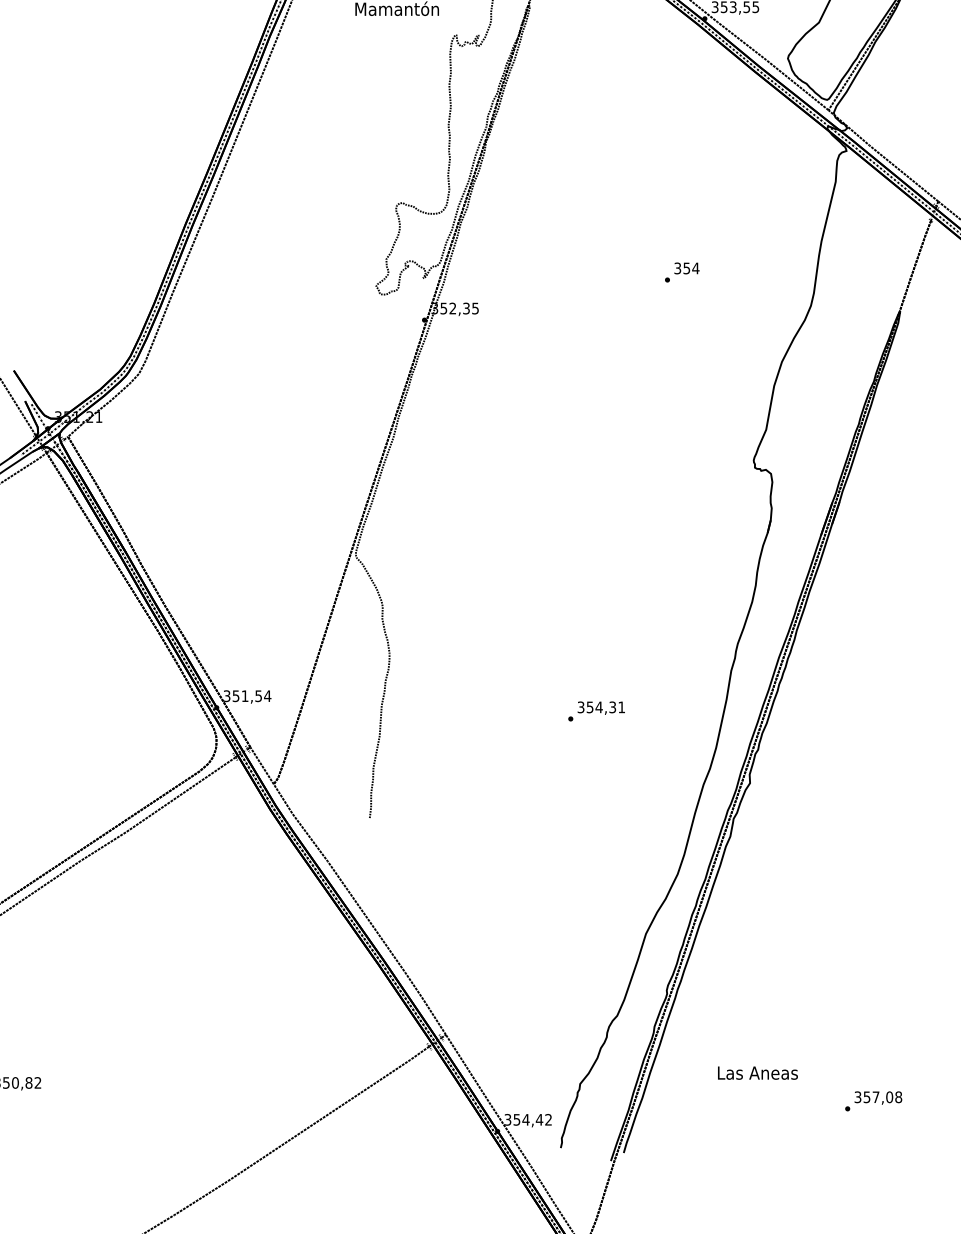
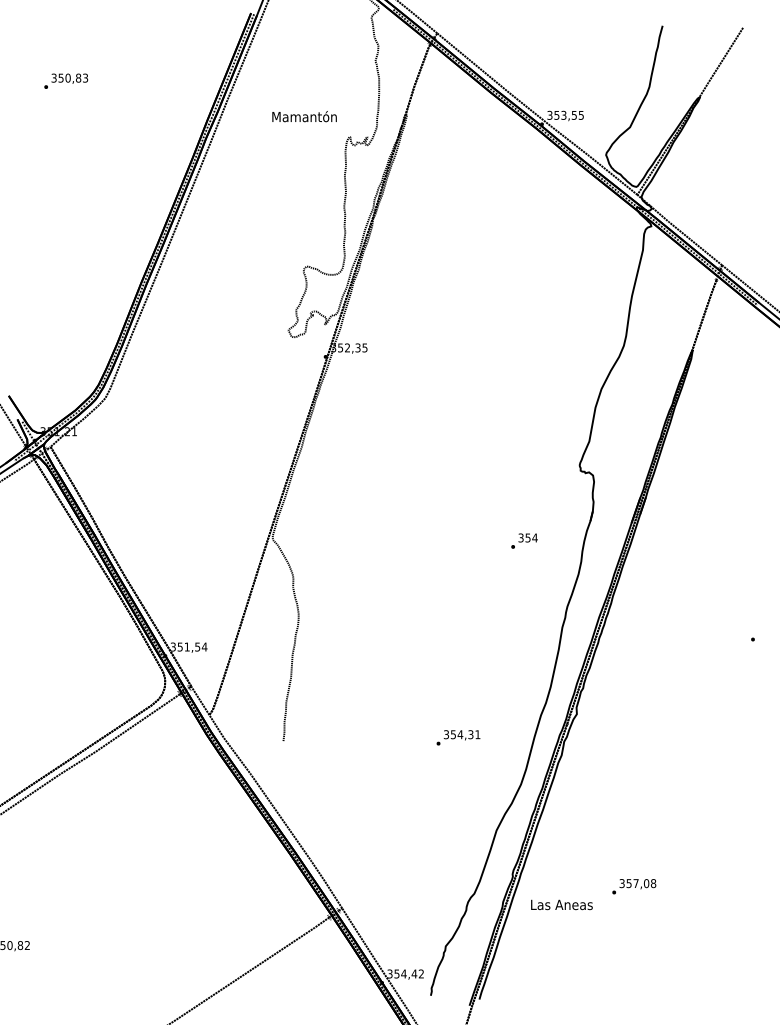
text: (682, 271) -> (524, 540), moved
text: (596, 711) -> (458, 737), moved
text: (757, 1072) -> (561, 904), moved
text: (873, 1101) -> (634, 886), moved

